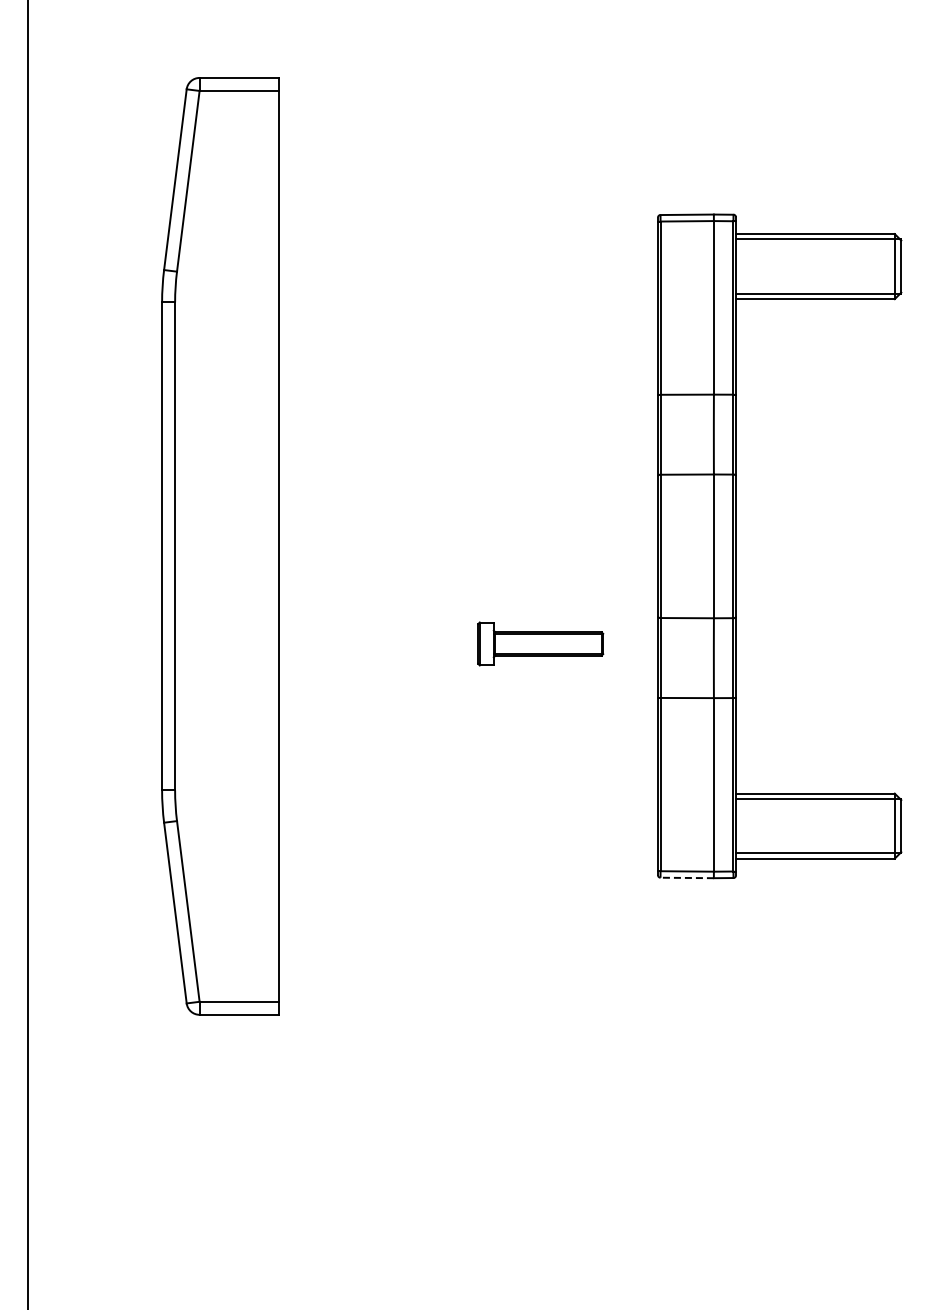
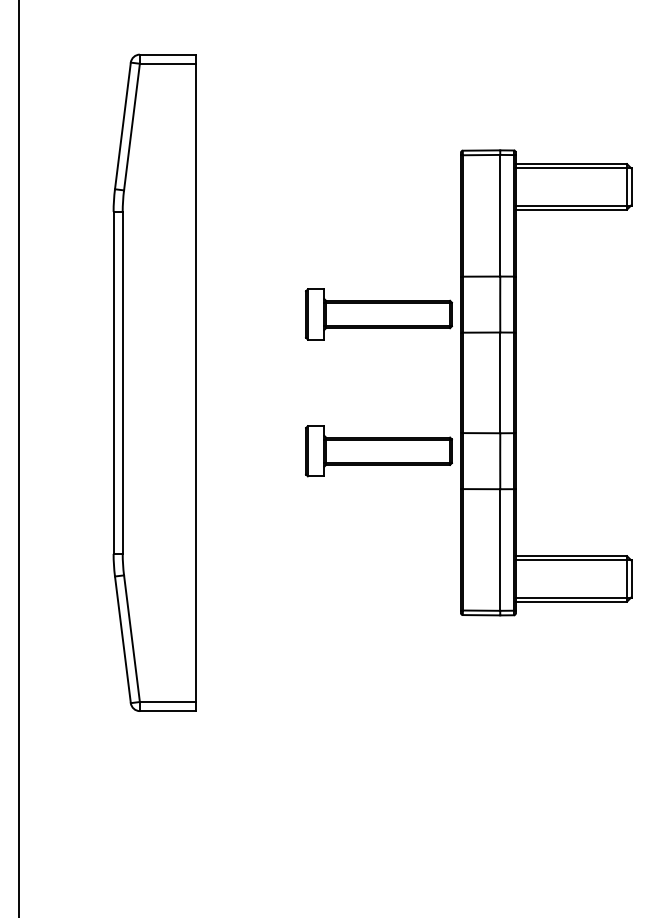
part: (540, 448) -> (378, 314), added
part: (540, 643) -> (378, 450), size x1.67
line: (687, 877) -> (481, 614), dashed -> solid

